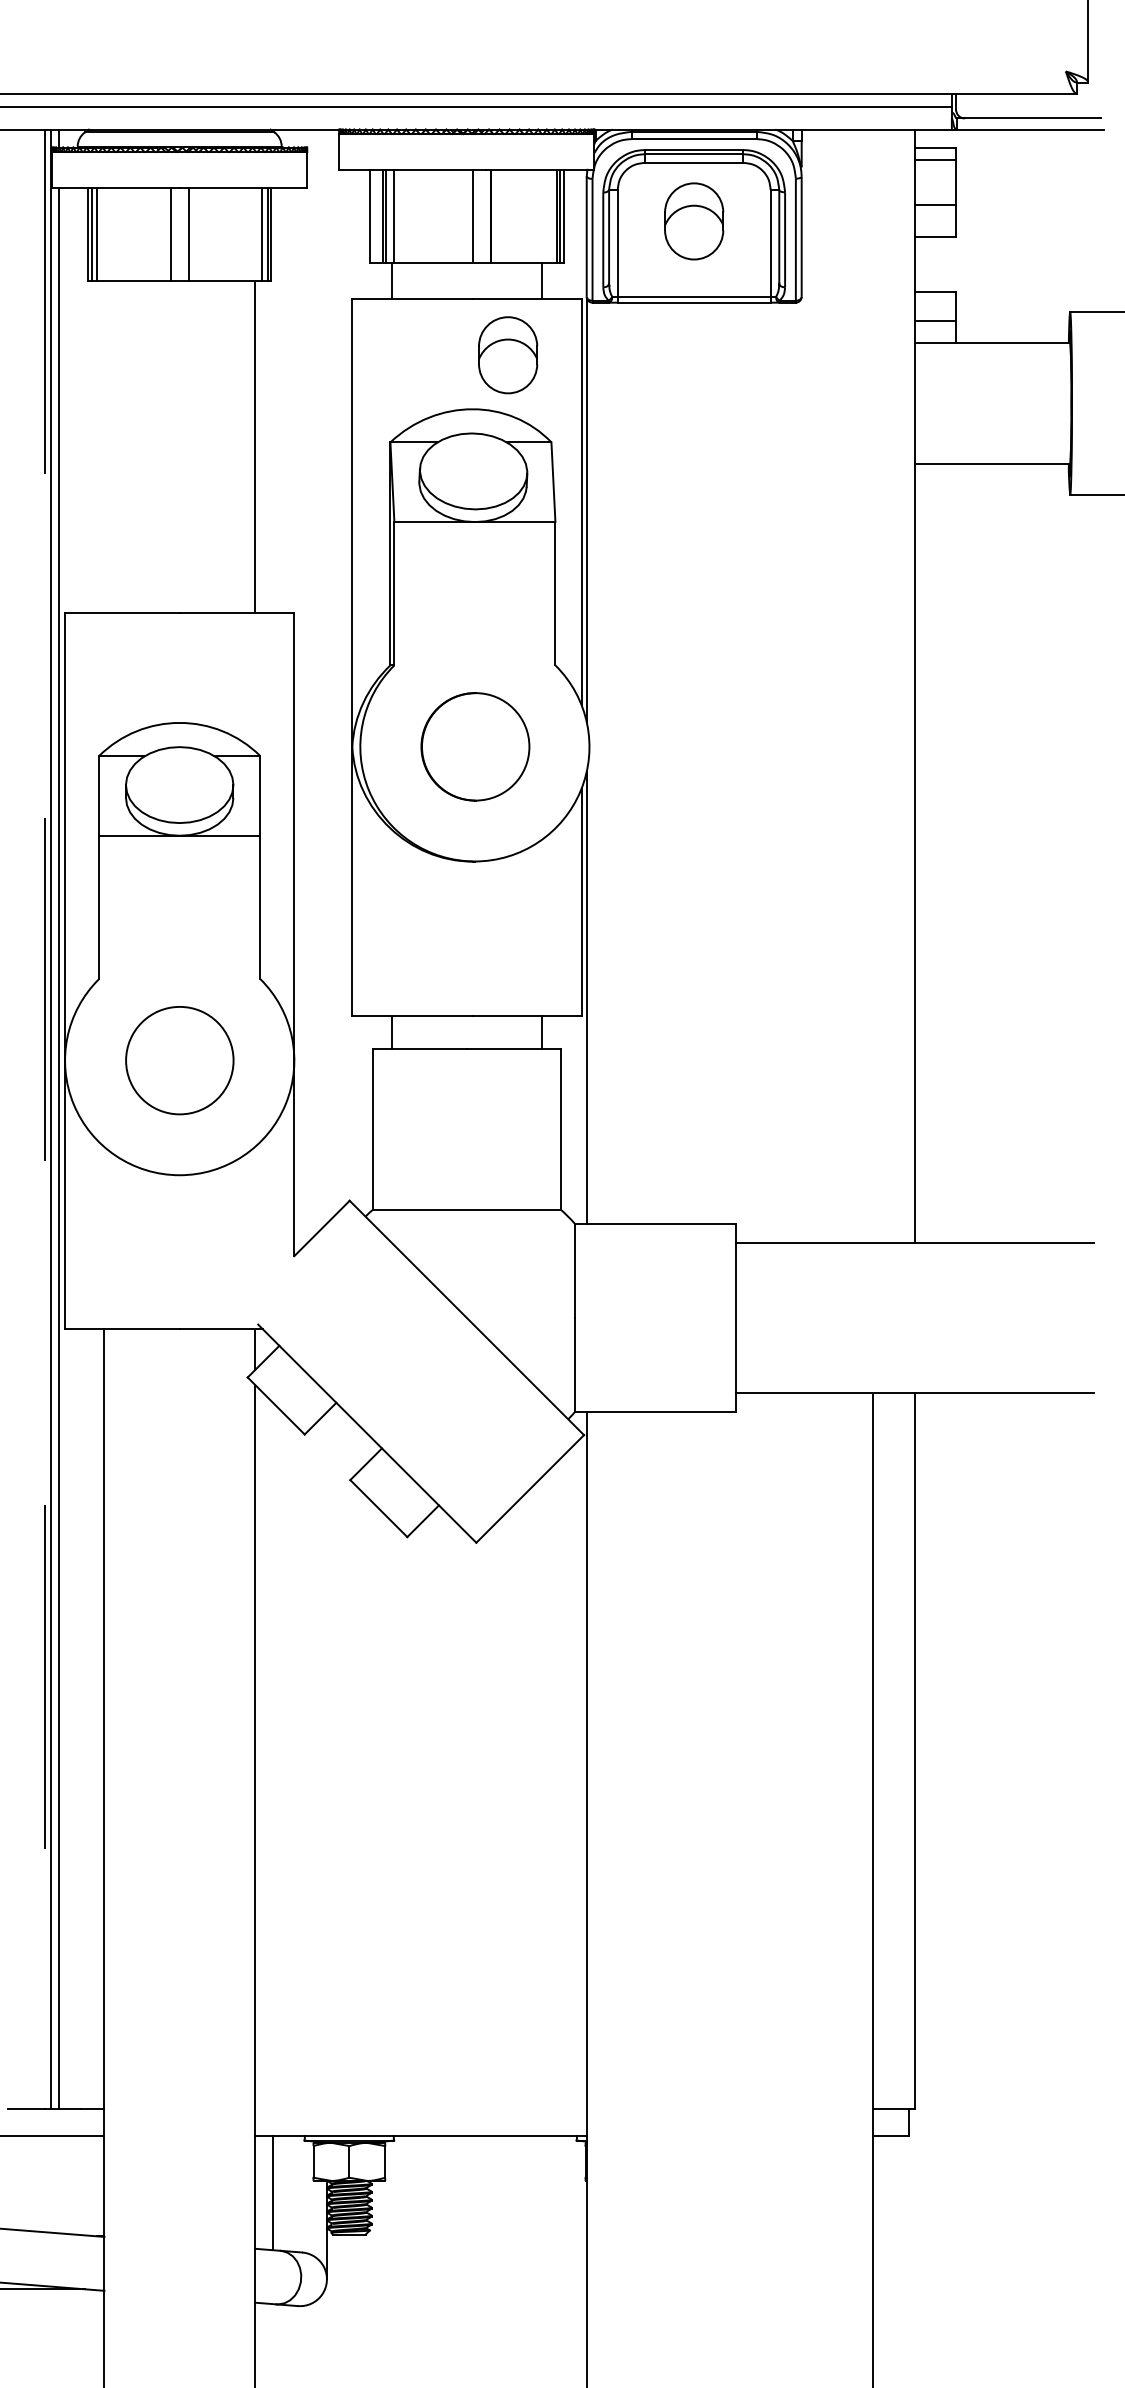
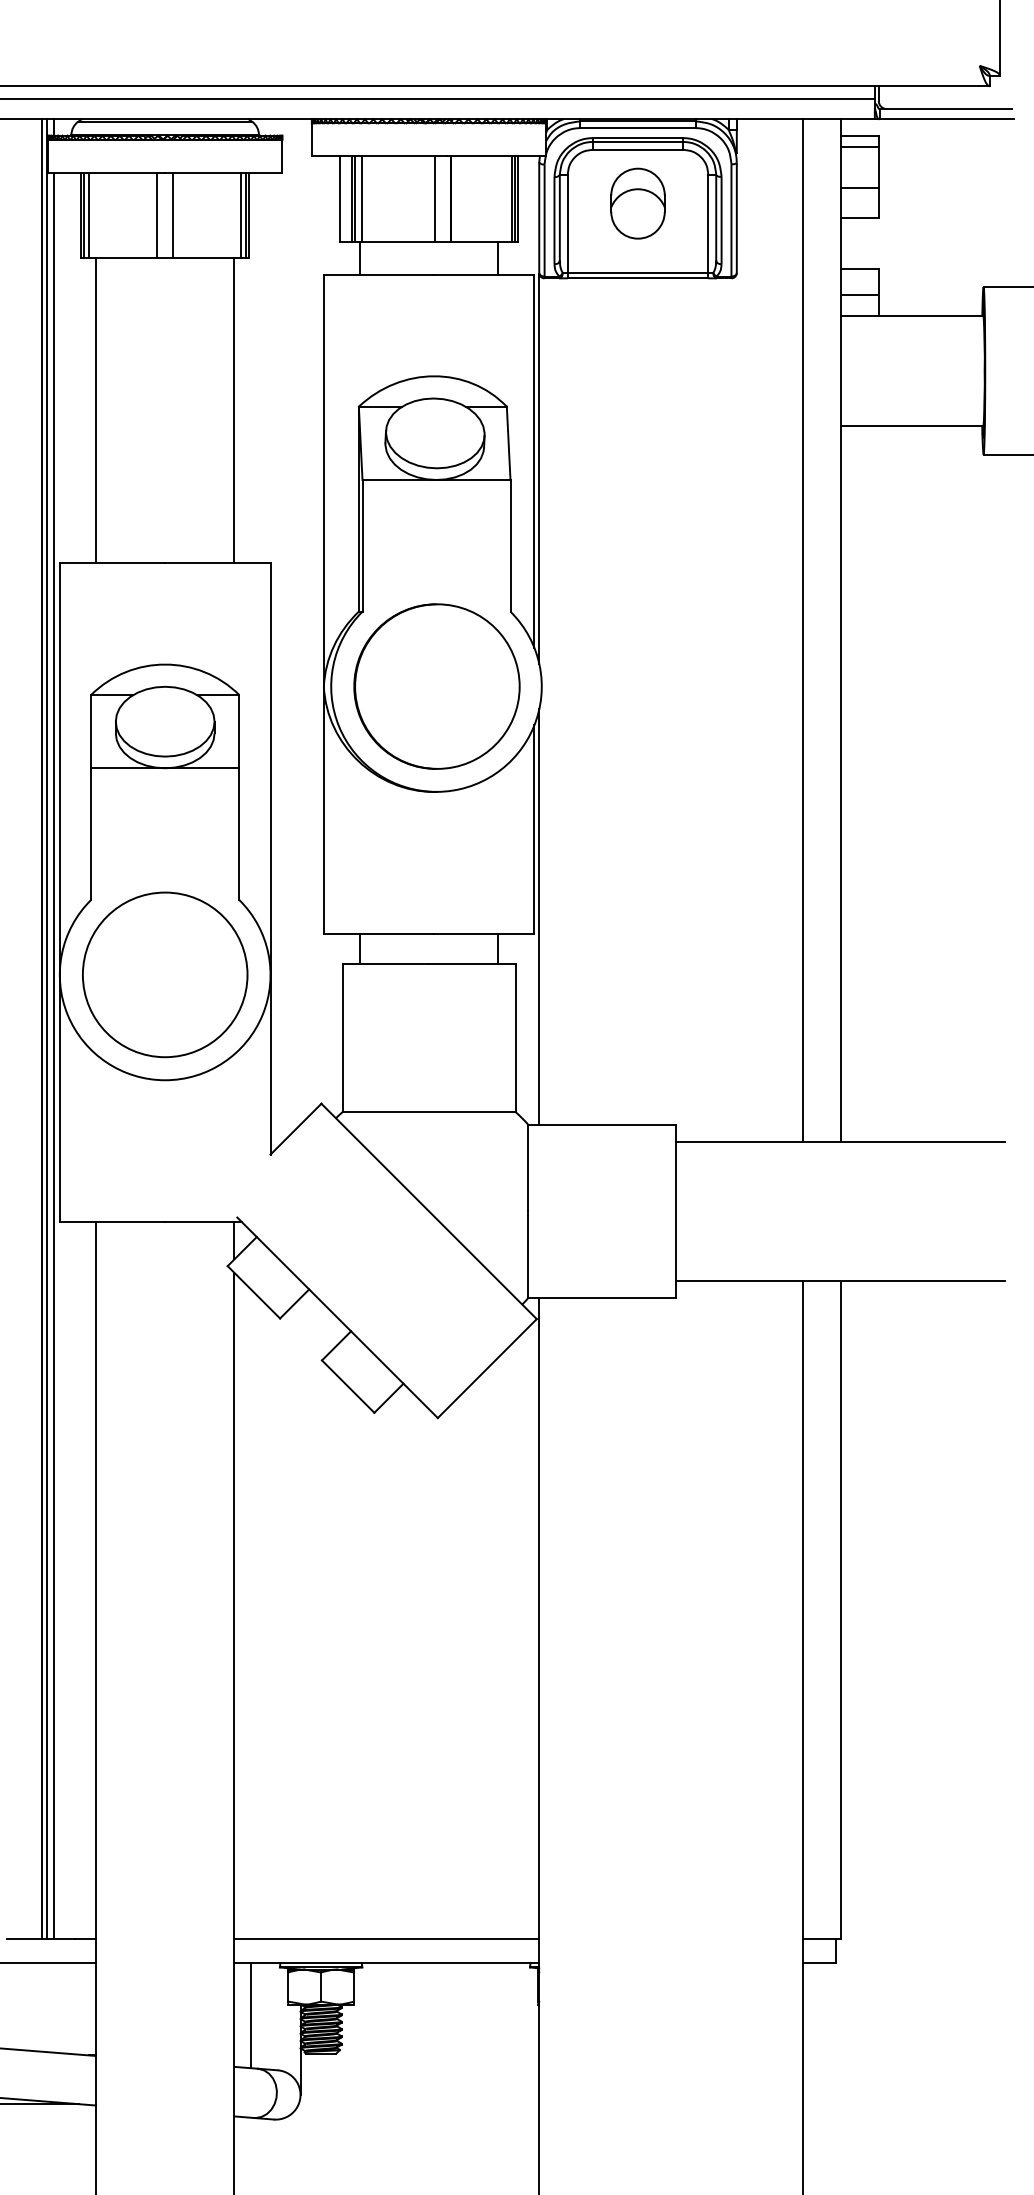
part: (507, 355) -> (466, 326), removed
line: (104, 446) -> (96, 410), added
line: (873, 685) -> (802, 630), added
part: (474, 746) -> (436, 686), size x1.67
circle: (180, 1060) -> (165, 974), size x1.67
line: (45, 1118) -> (41, 1028), dashed -> solid
line: (420, 2109) -> (386, 1938), added

